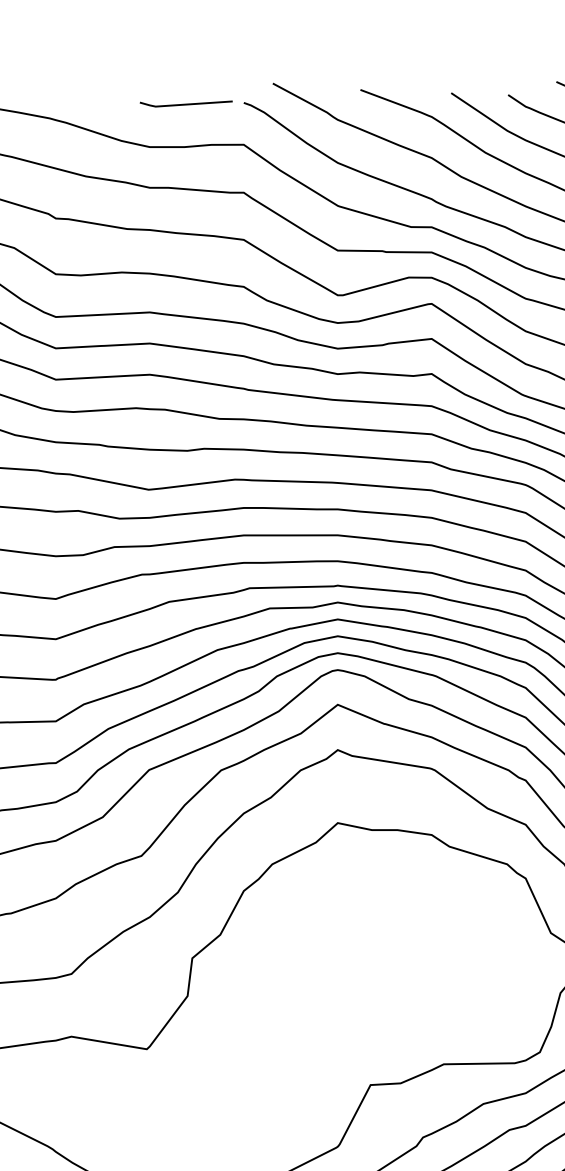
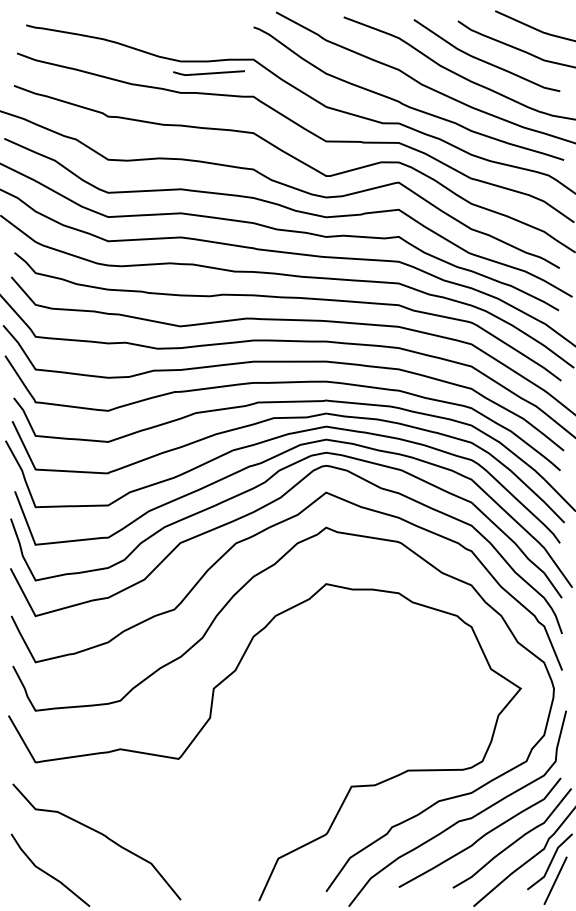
line: (185, 103) -> (208, 72), moved

